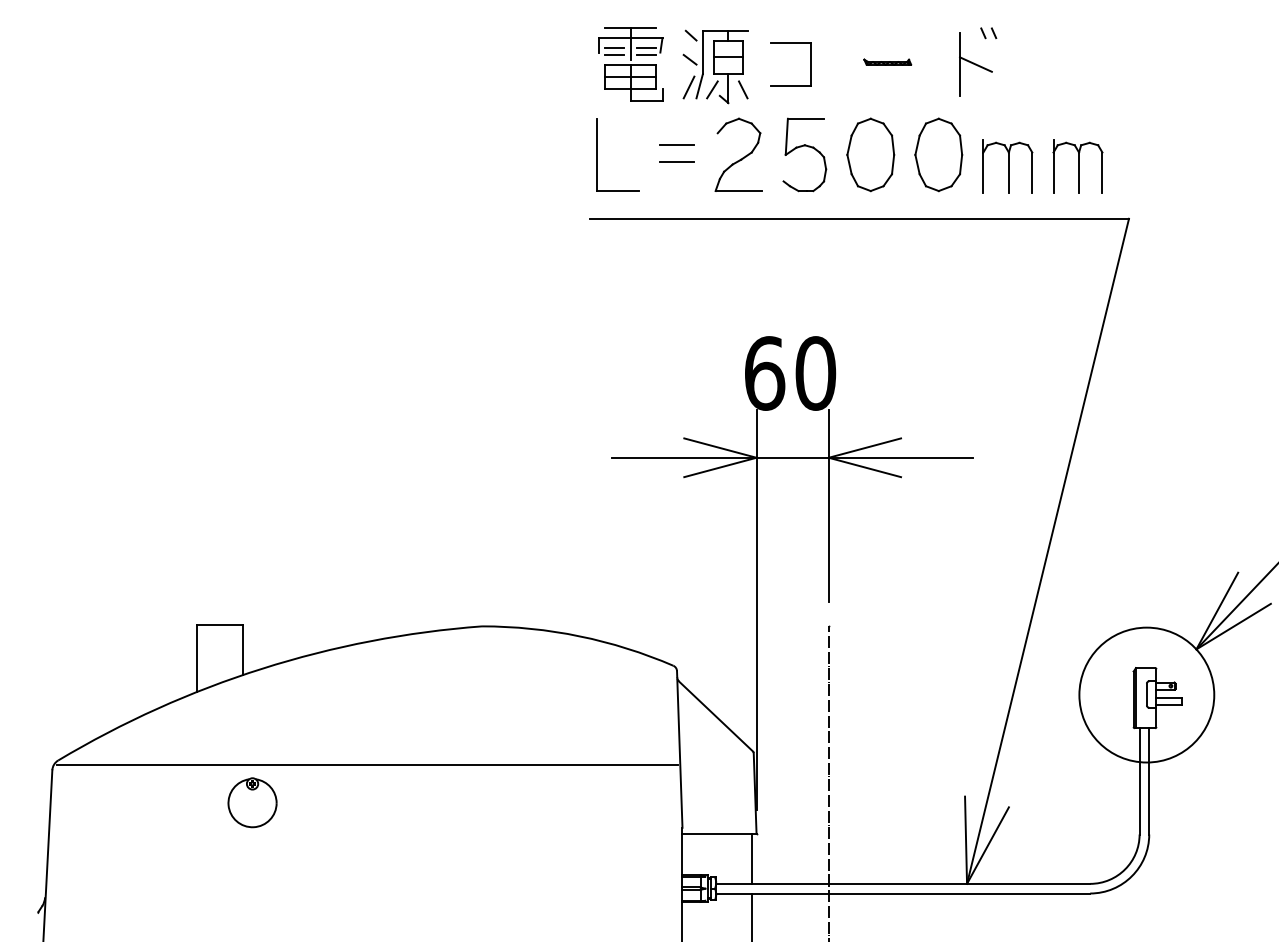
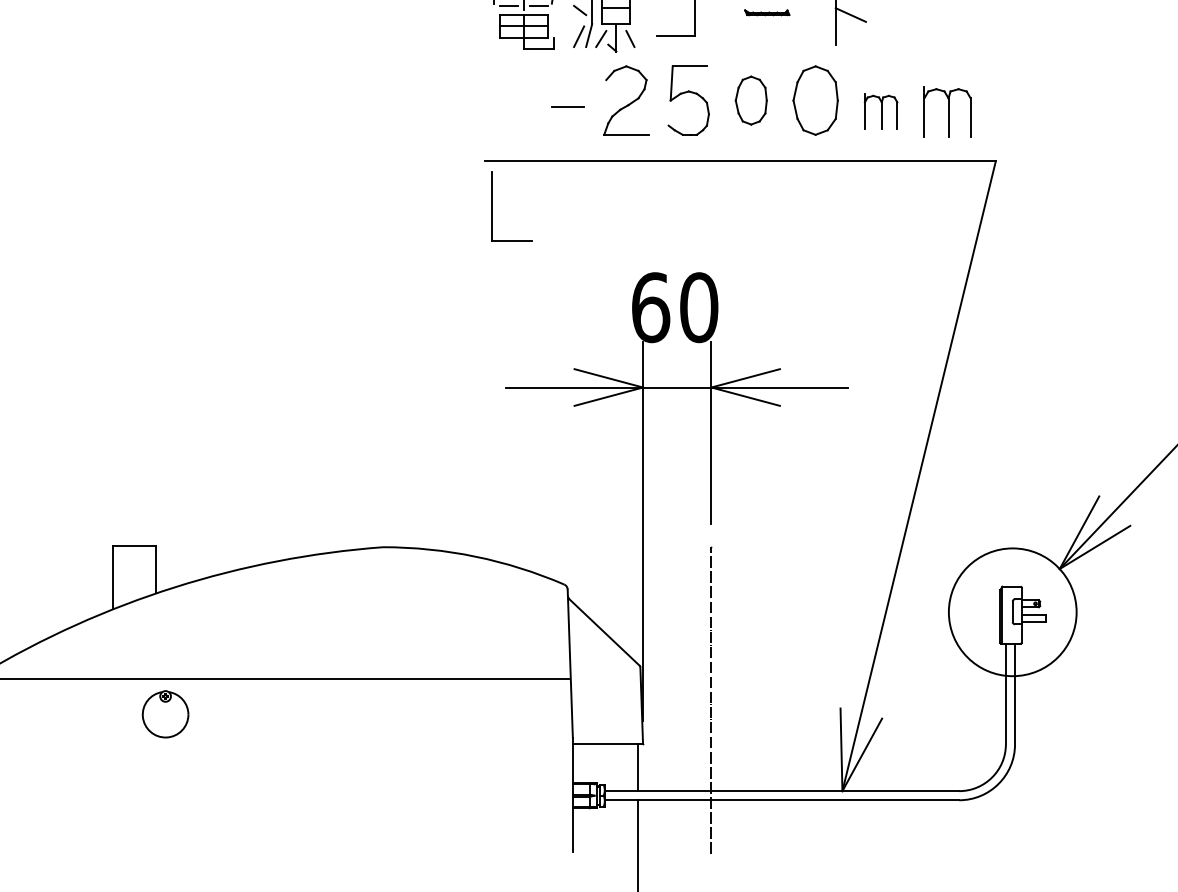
line: (677, 145) -> (568, 91), removed
part: (597, 154) -> (492, 206), moved
part: (870, 154) -> (750, 100), size x0.7
part: (1007, 166) -> (880, 111), size x0.7

